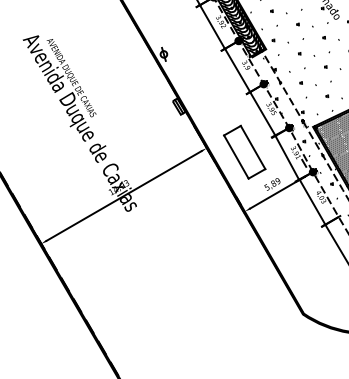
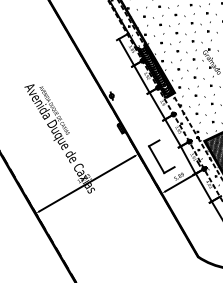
line: (252, 147) -> (166, 153), removed

